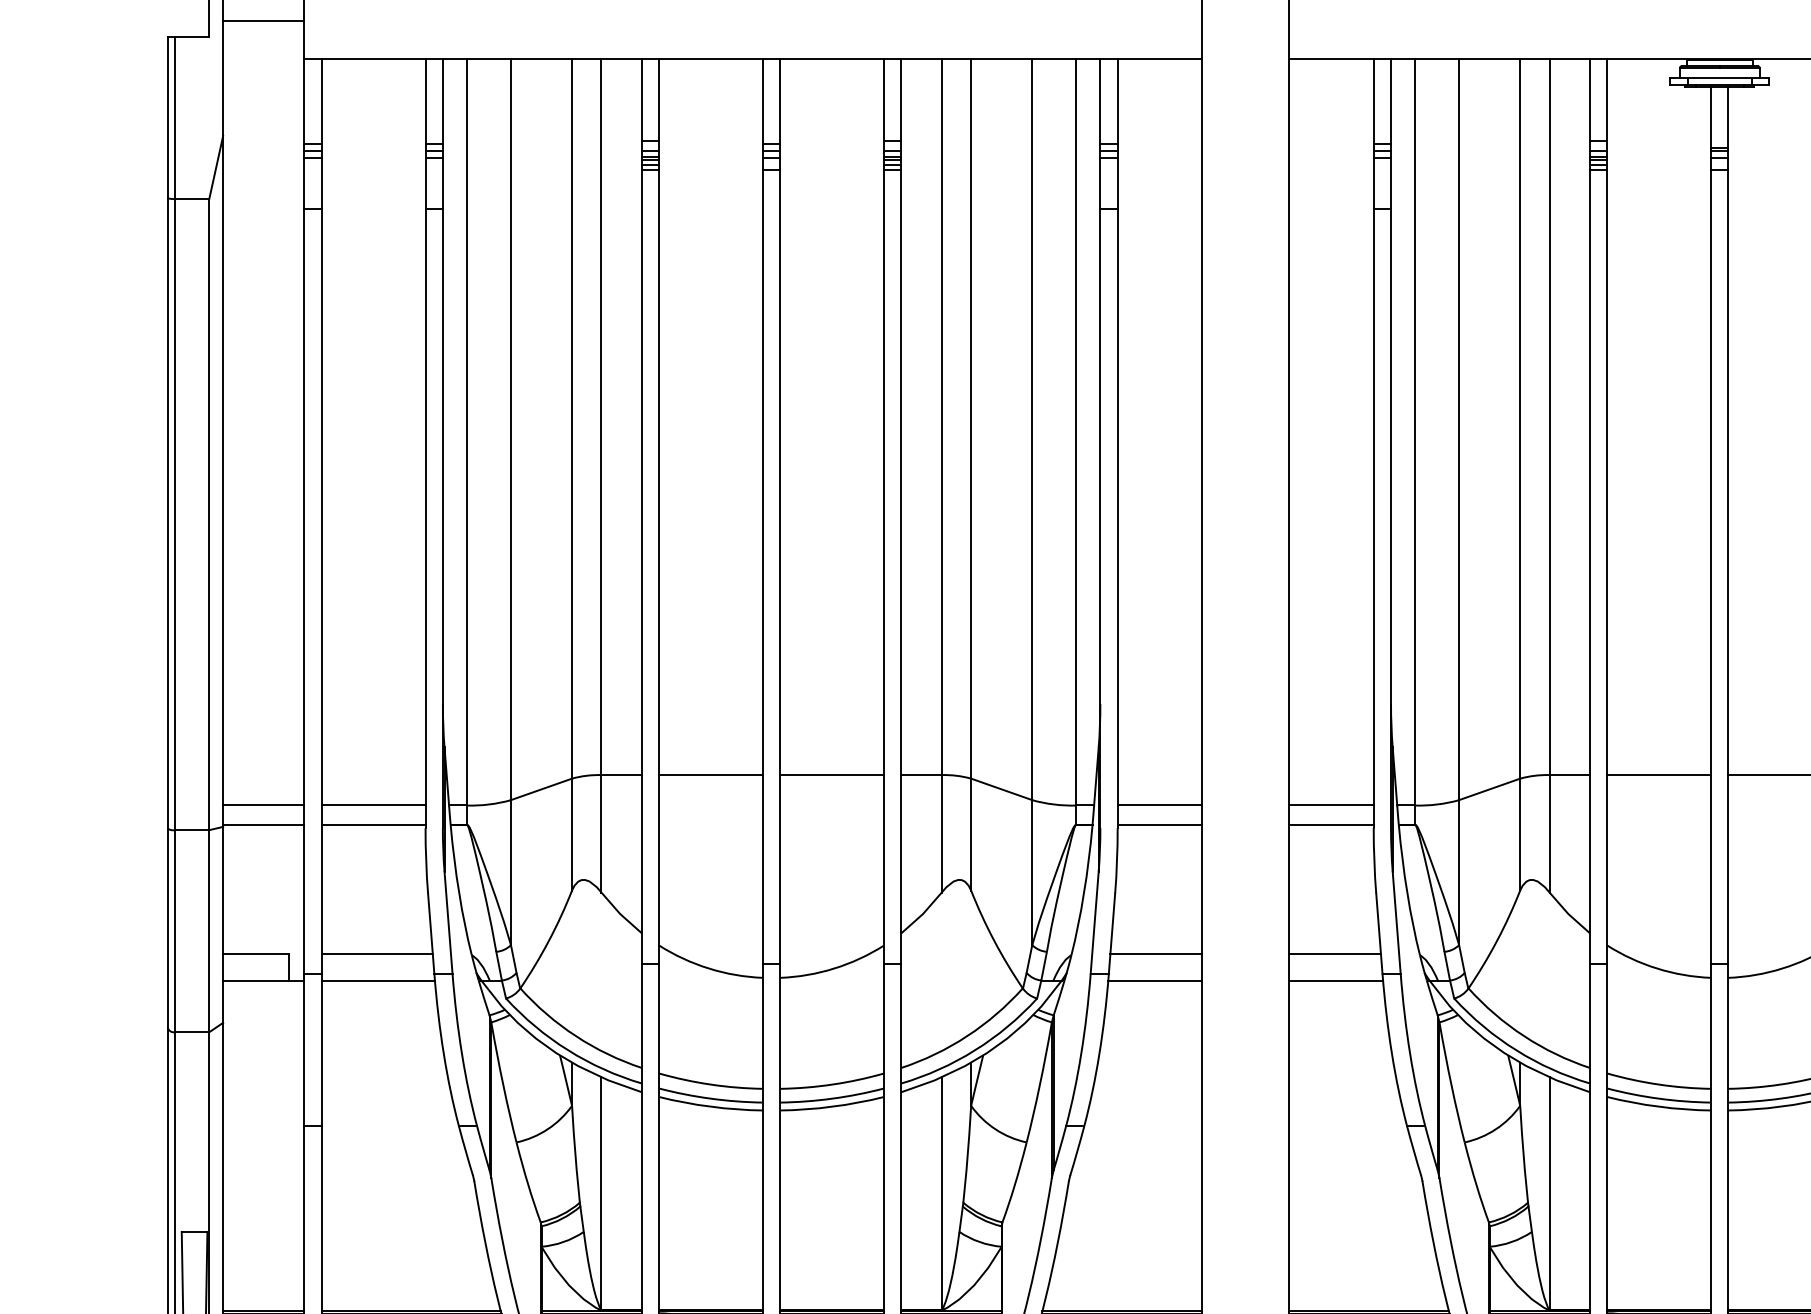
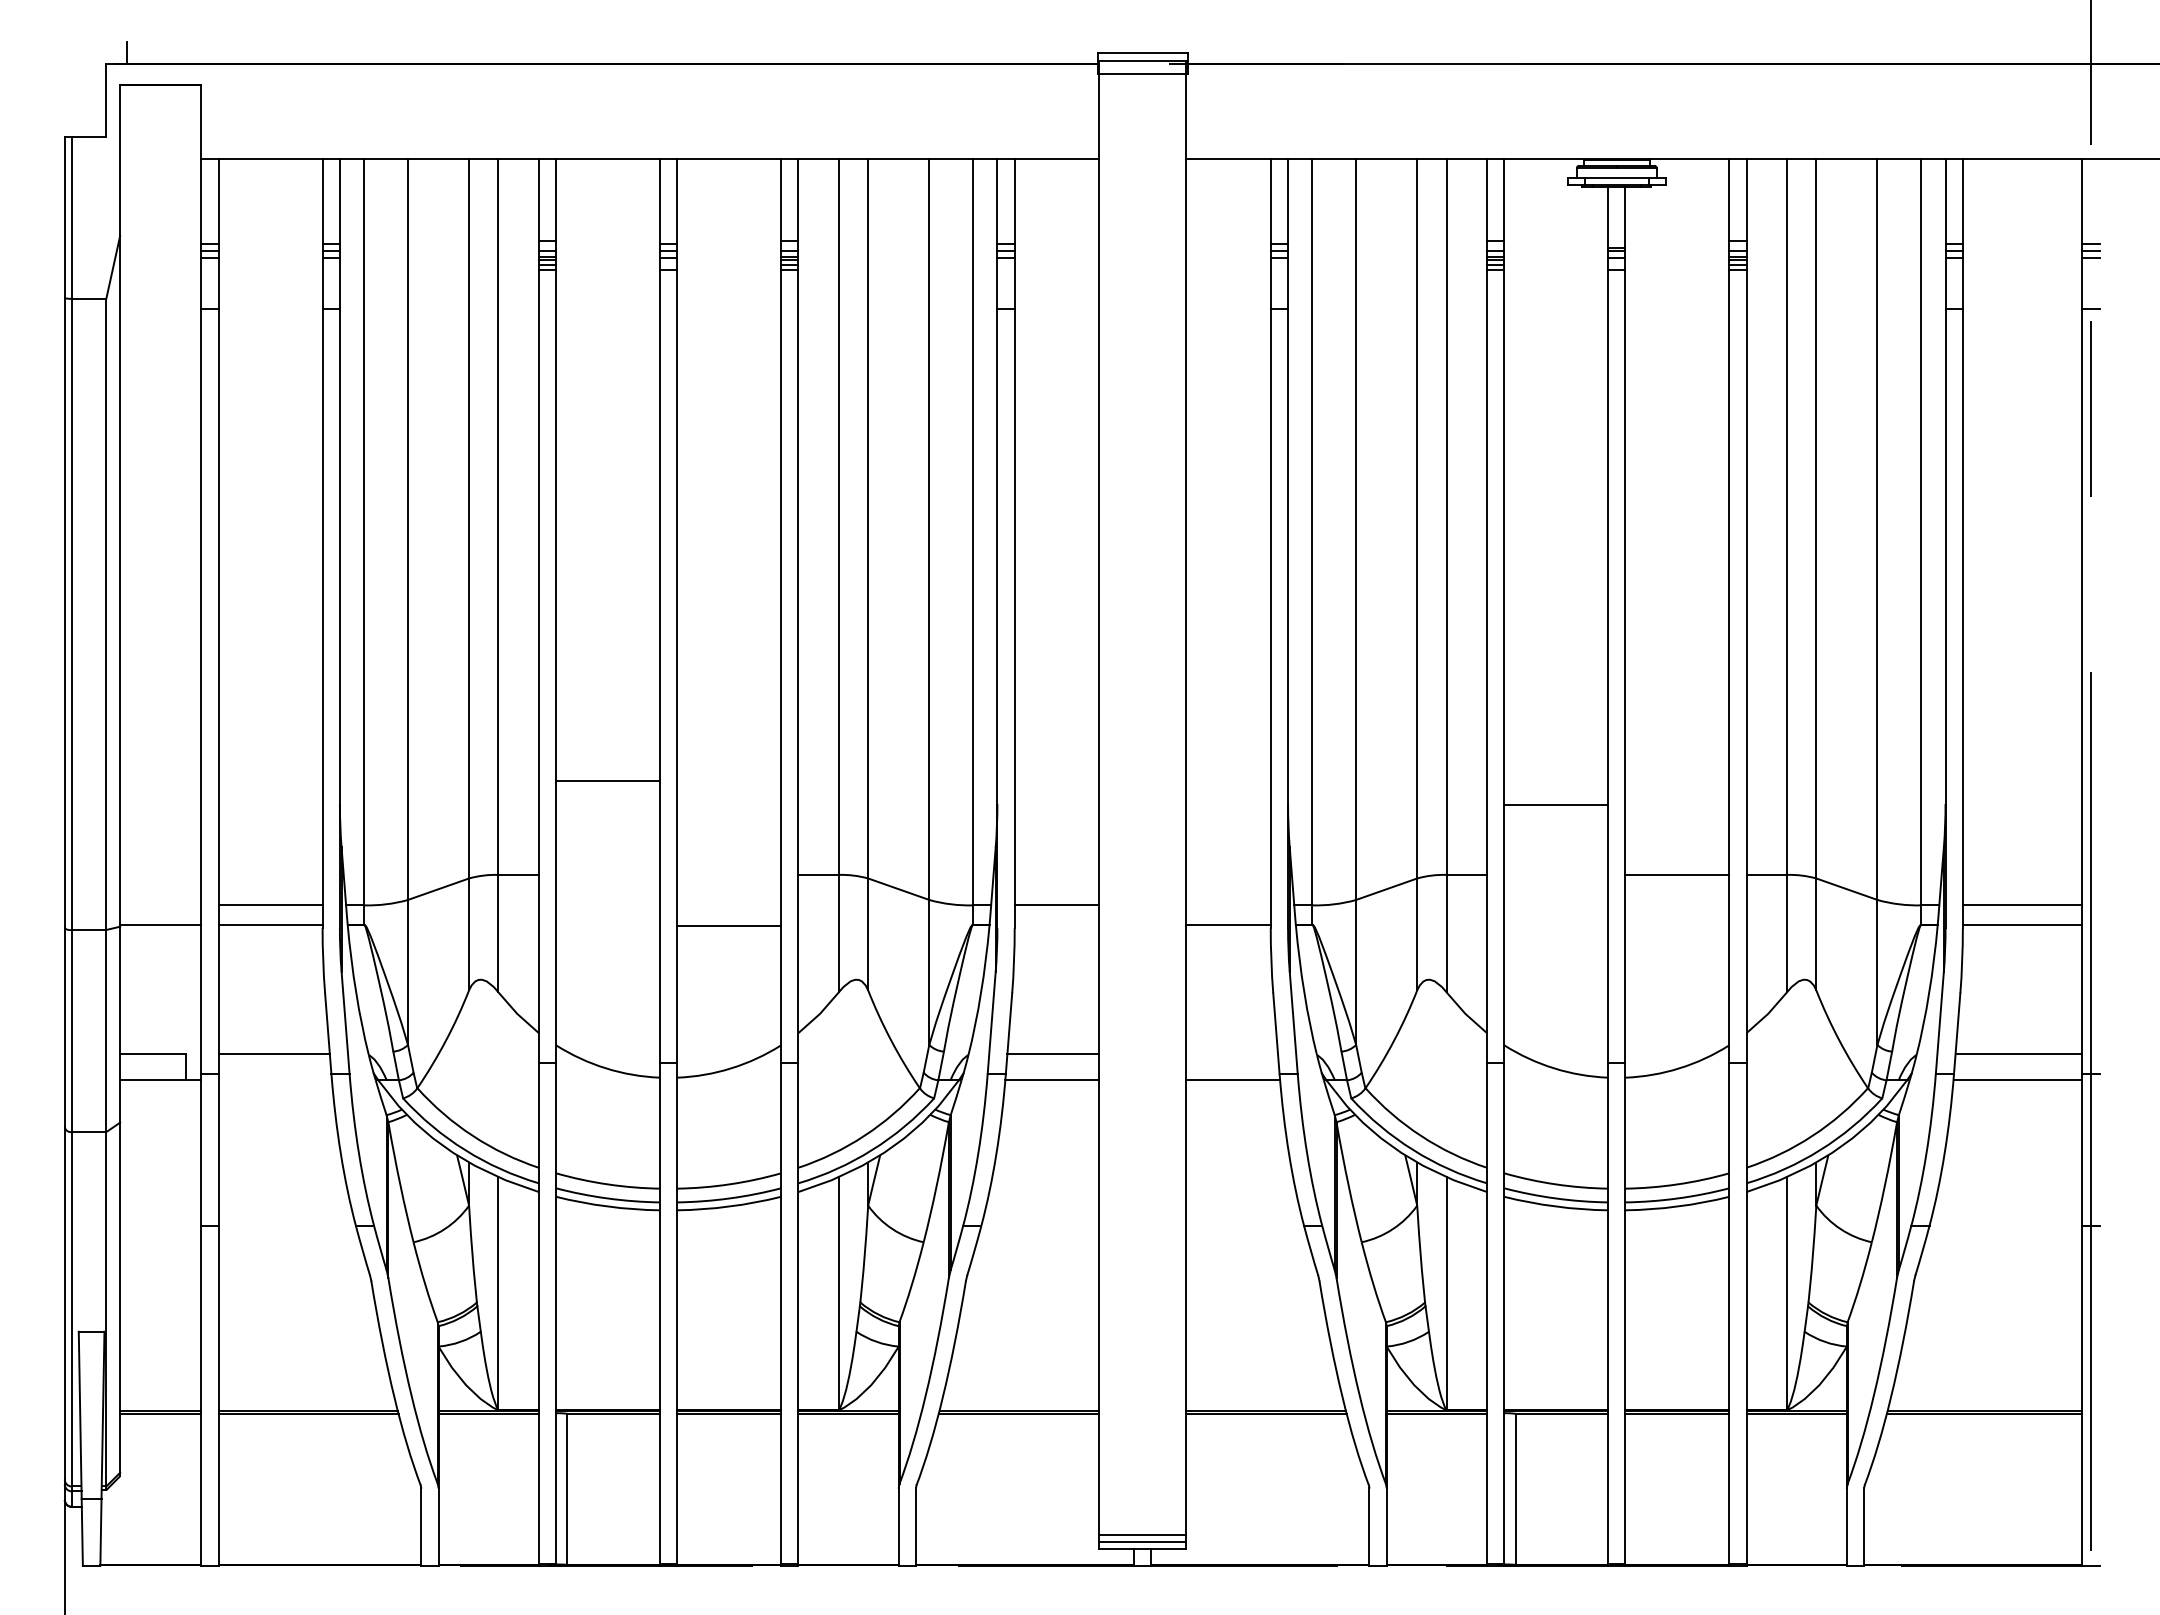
line: (263, 20) -> (160, 120), removed
line: (711, 774) -> (608, 780), moved
line: (832, 774) -> (729, 925), moved
line: (1659, 774) -> (1556, 804), moved
line: (263, 805) -> (160, 905), removed
line: (1330, 805) -> (1227, 905), removed
line: (1159, 824) -> (1056, 924), removed
line: (1334, 953) -> (1231, 1053), removed
line: (377, 980) -> (274, 1080), removed

